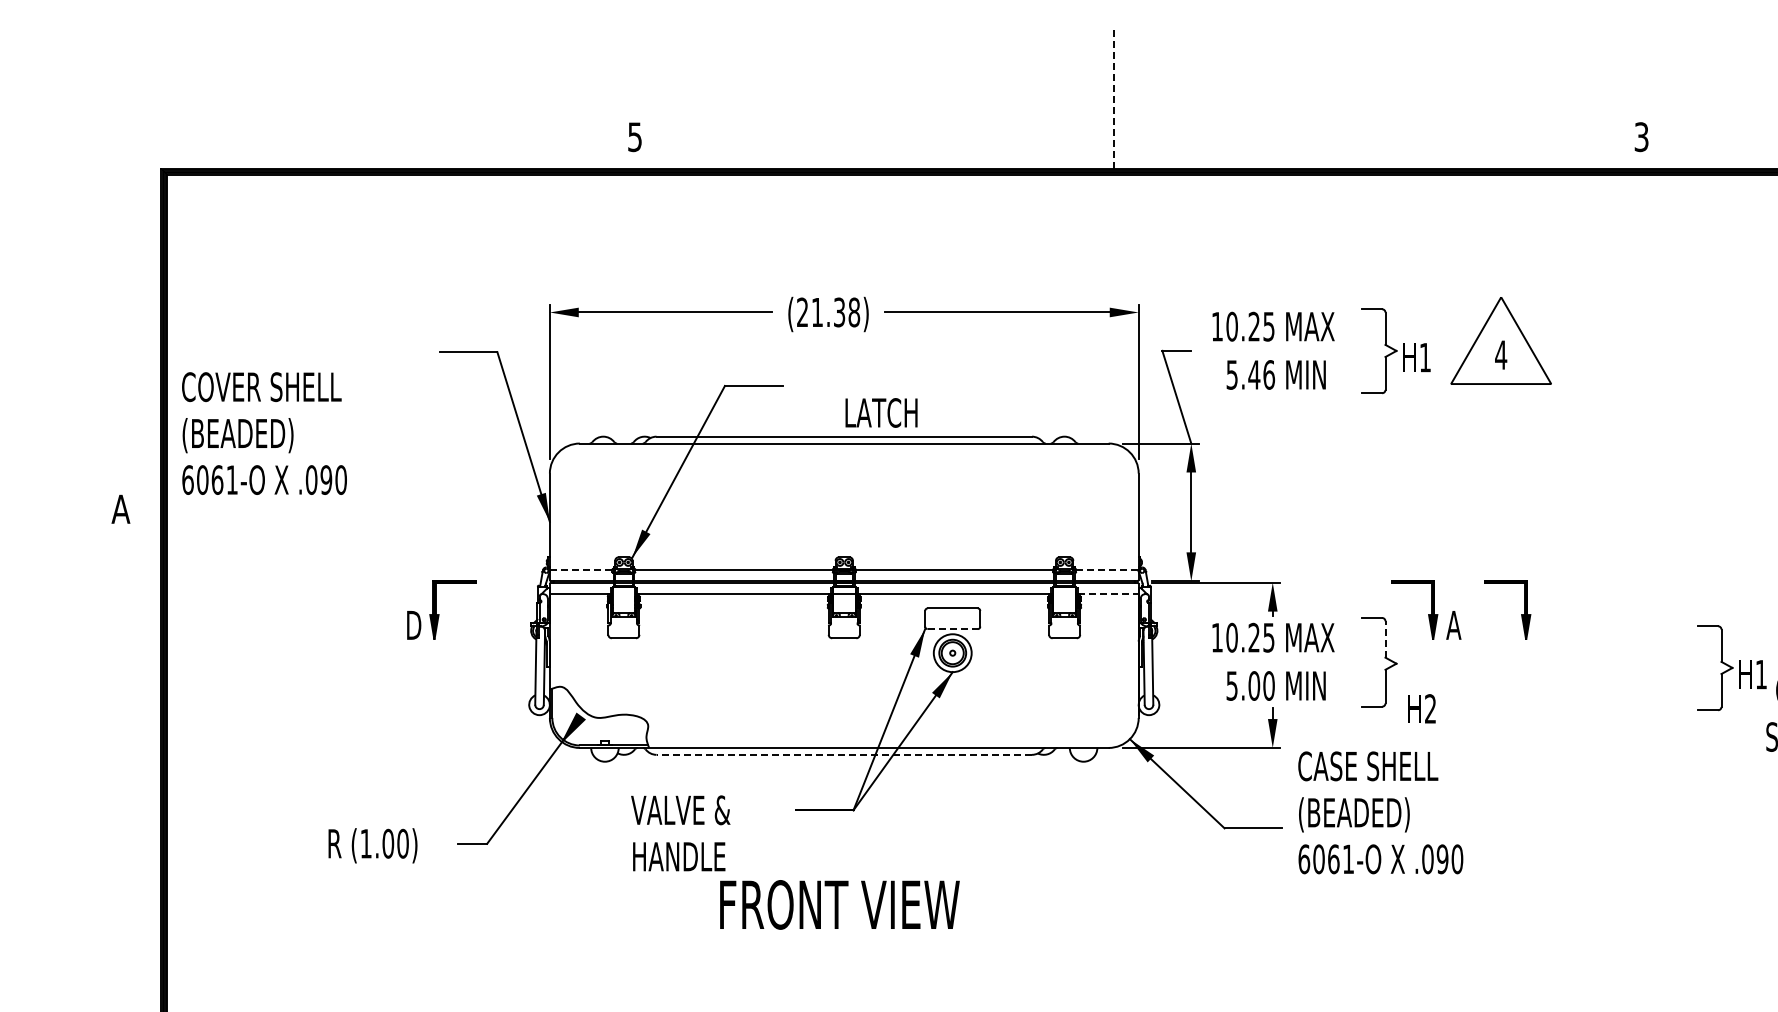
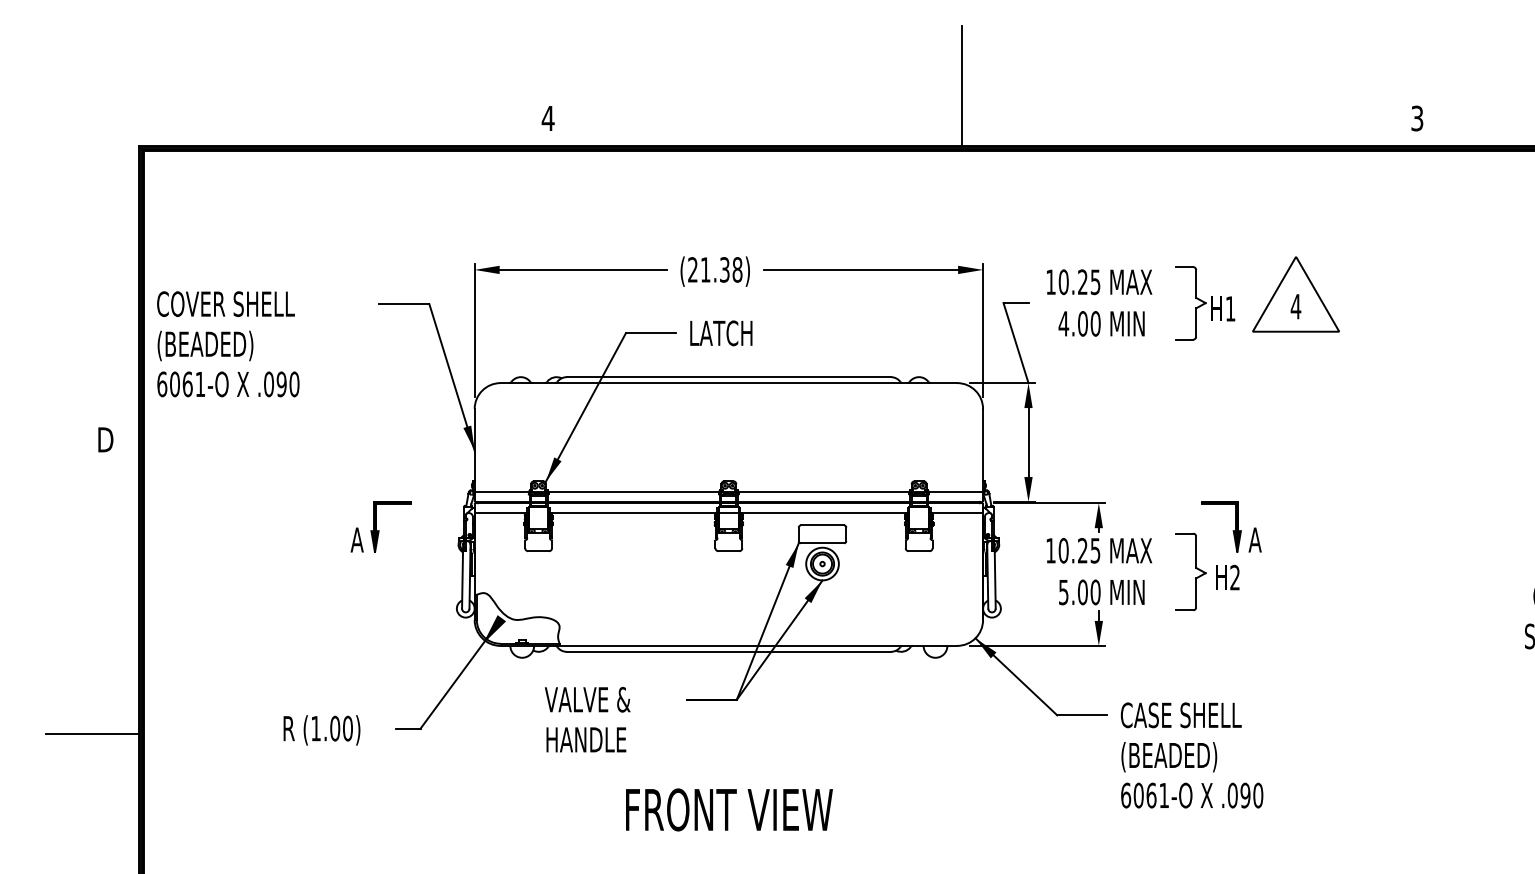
line: (1113, 99) -> (961, 86), dashed -> solid
text: (634, 137) -> (547, 118), 5 -> 4
text: (1250, 374) -> (1079, 323), 5.46 -> 4.00
text: (881, 412) -> (721, 332), moved
text: (264, 433) -> (228, 344), moved
text: (121, 508) -> (104, 439), A -> D
line: (581, 570) -> (502, 492), dashed -> solid
line: (1107, 570) -> (956, 492), dashed -> solid
line: (1108, 593) -> (957, 512), dashed -> solid
part: (1521, 614) -> (1313, 530), removed
text: (413, 625) -> (356, 540), D -> A
line: (953, 629) -> (823, 543), dashed -> solid
line: (1385, 638) -> (1196, 551), dashed -> solid
part: (1731, 668) -> (1494, 577), removed
text: (1421, 708) -> (1227, 577), moved
line: (844, 754) -> (729, 651), dashed -> solid
text: (1380, 812) -> (1191, 755), moved
line: (107, 849) -> (92, 733), added
text: (839, 904) -> (729, 809), moved

